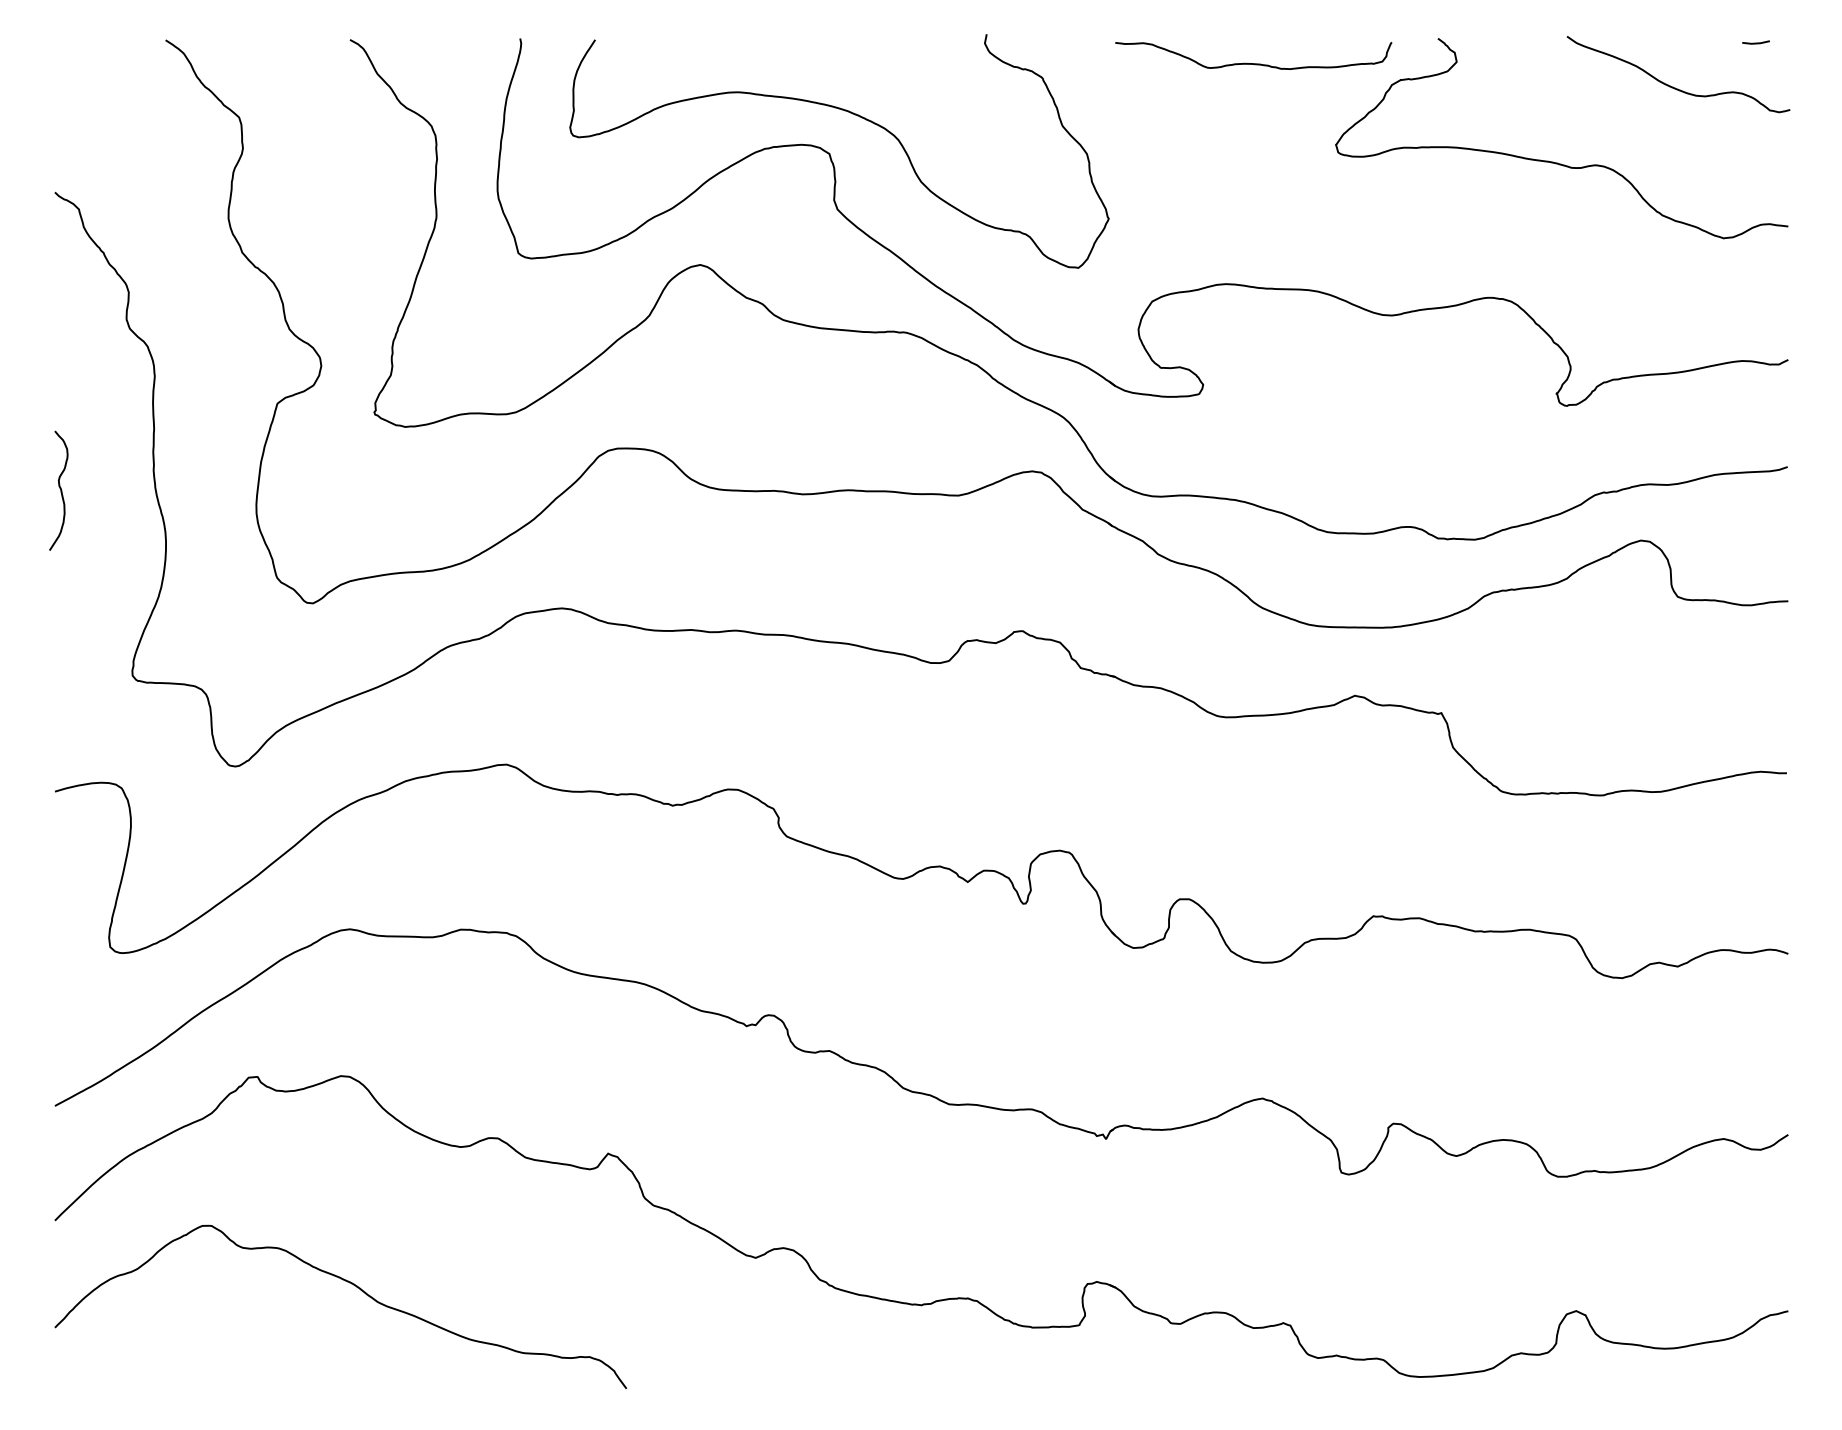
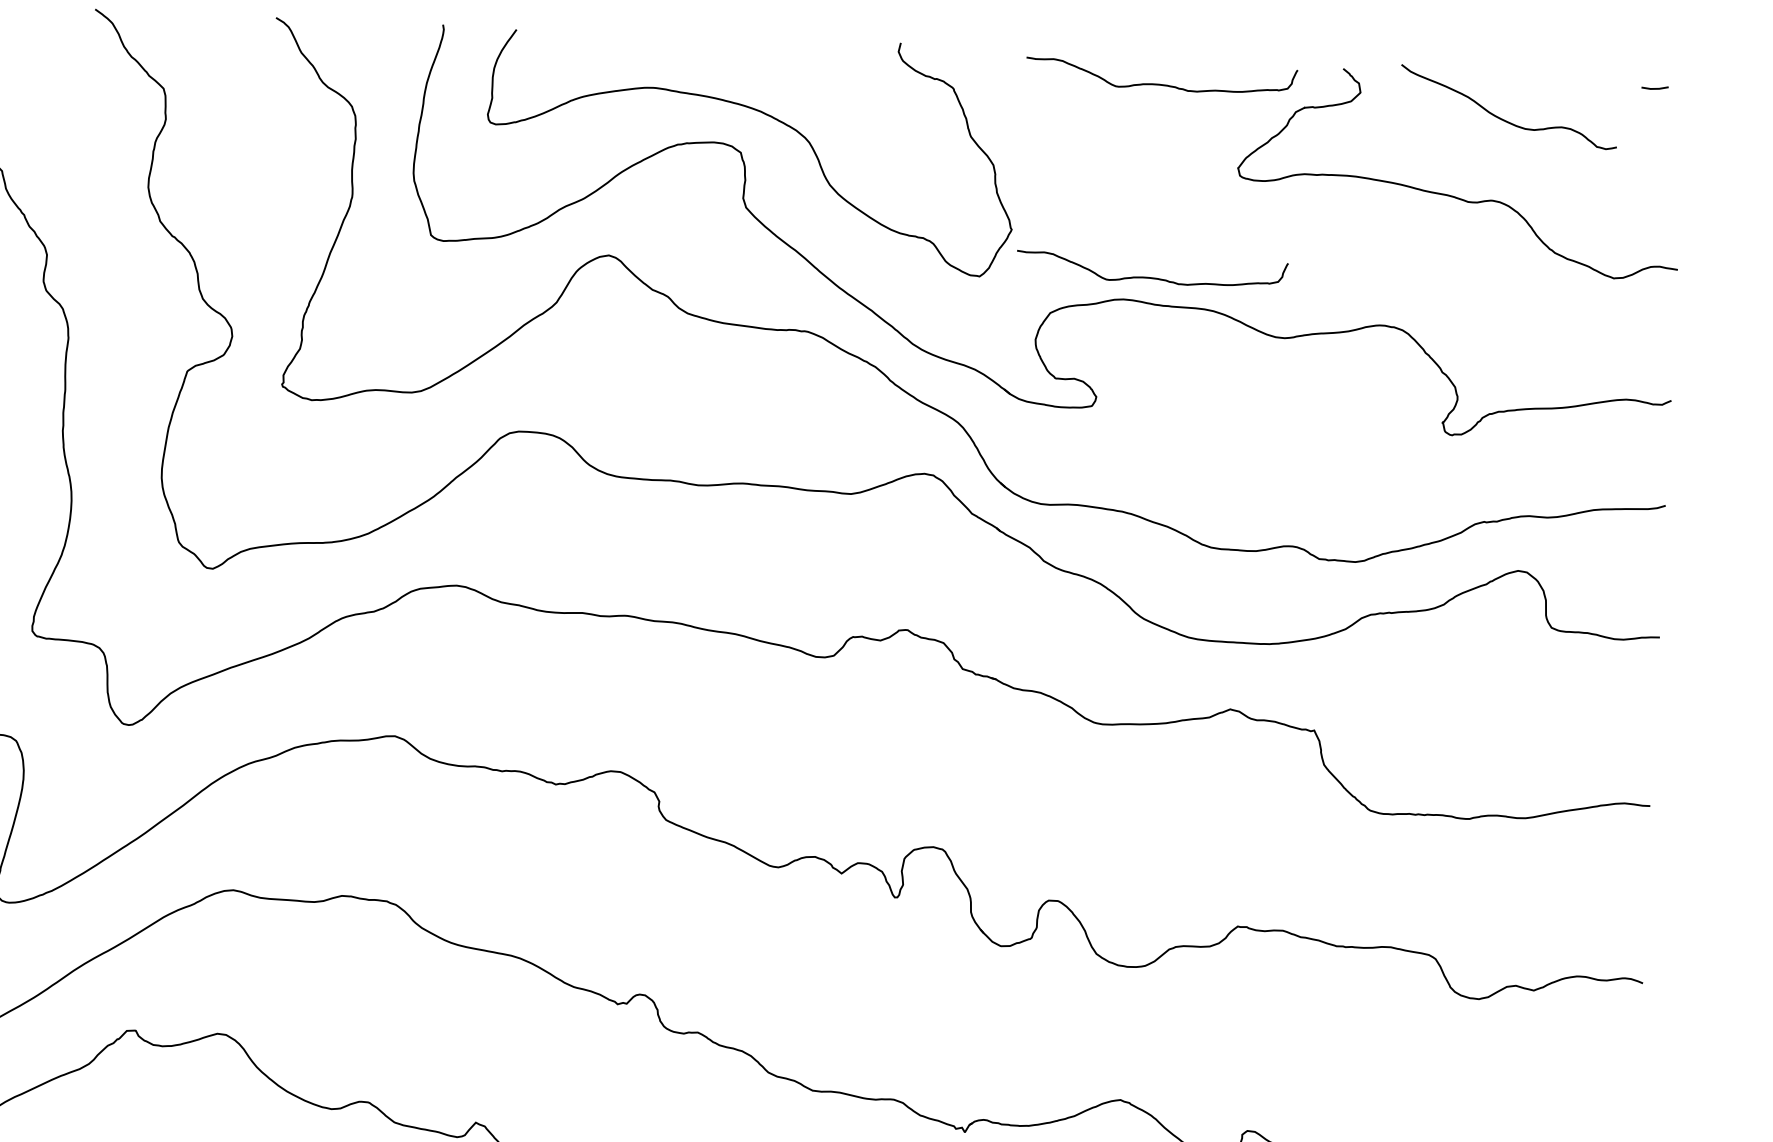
curve: (1673, 86) -> (1503, 118), moved
curve: (1253, 260) -> (1151, 277), added

